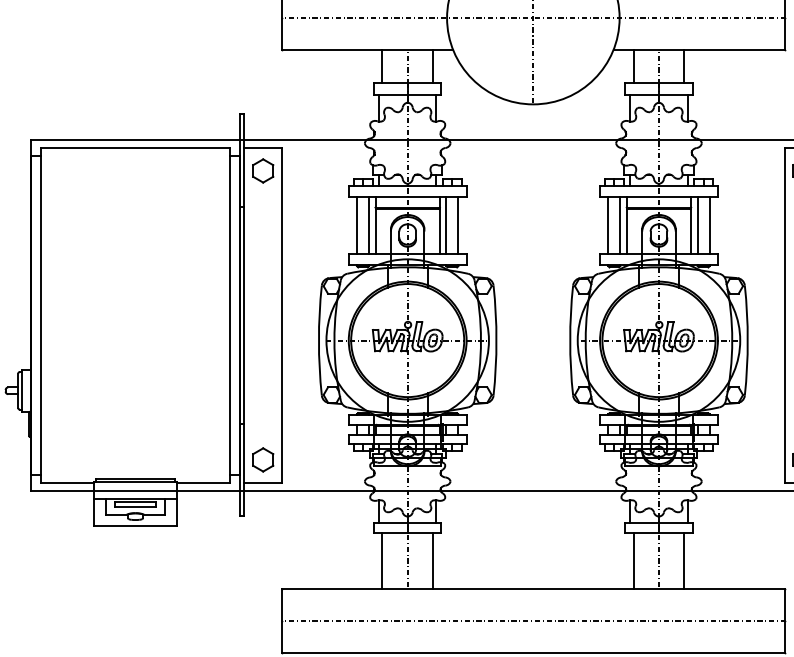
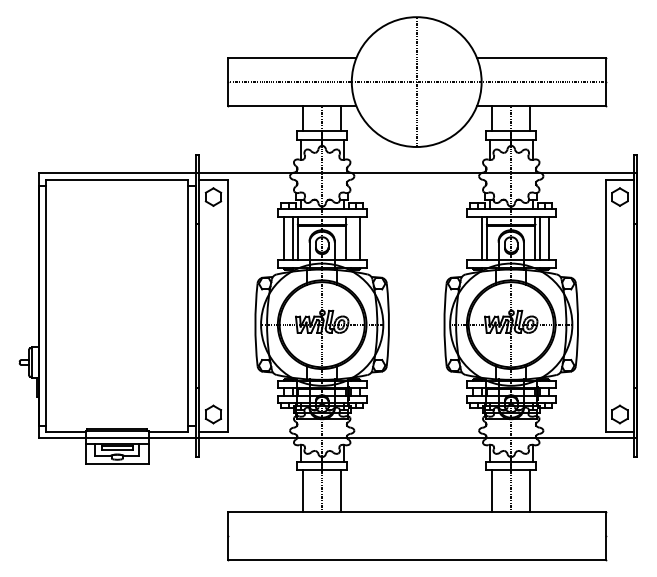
line: (446, 225) -> (351, 238), removed
line: (608, 225) -> (473, 238), removed
line: (533, 620) -> (416, 535), removed

